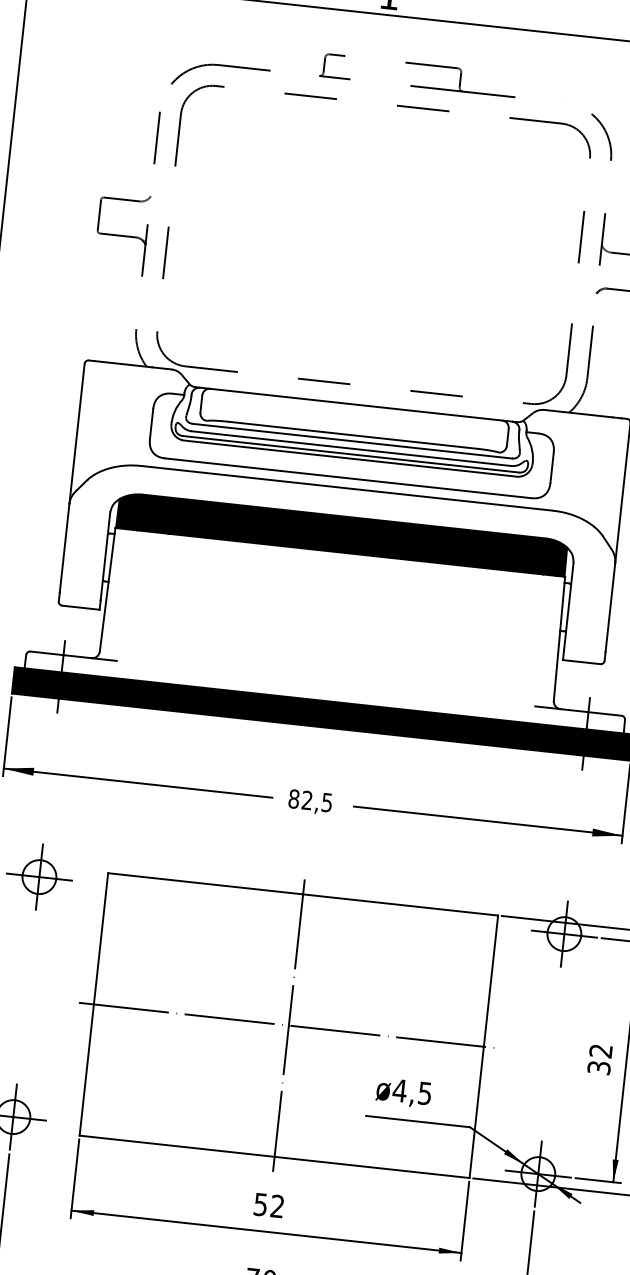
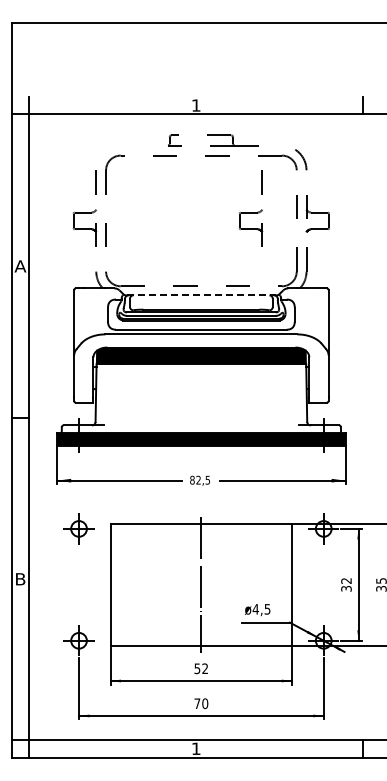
part: (218, 77) -> (121, 151), removed
part: (481, 229) -> (250, 208), added
line: (356, 404) -> (201, 295), solid -> dashed
line: (289, 1024) -> (201, 584), removed

